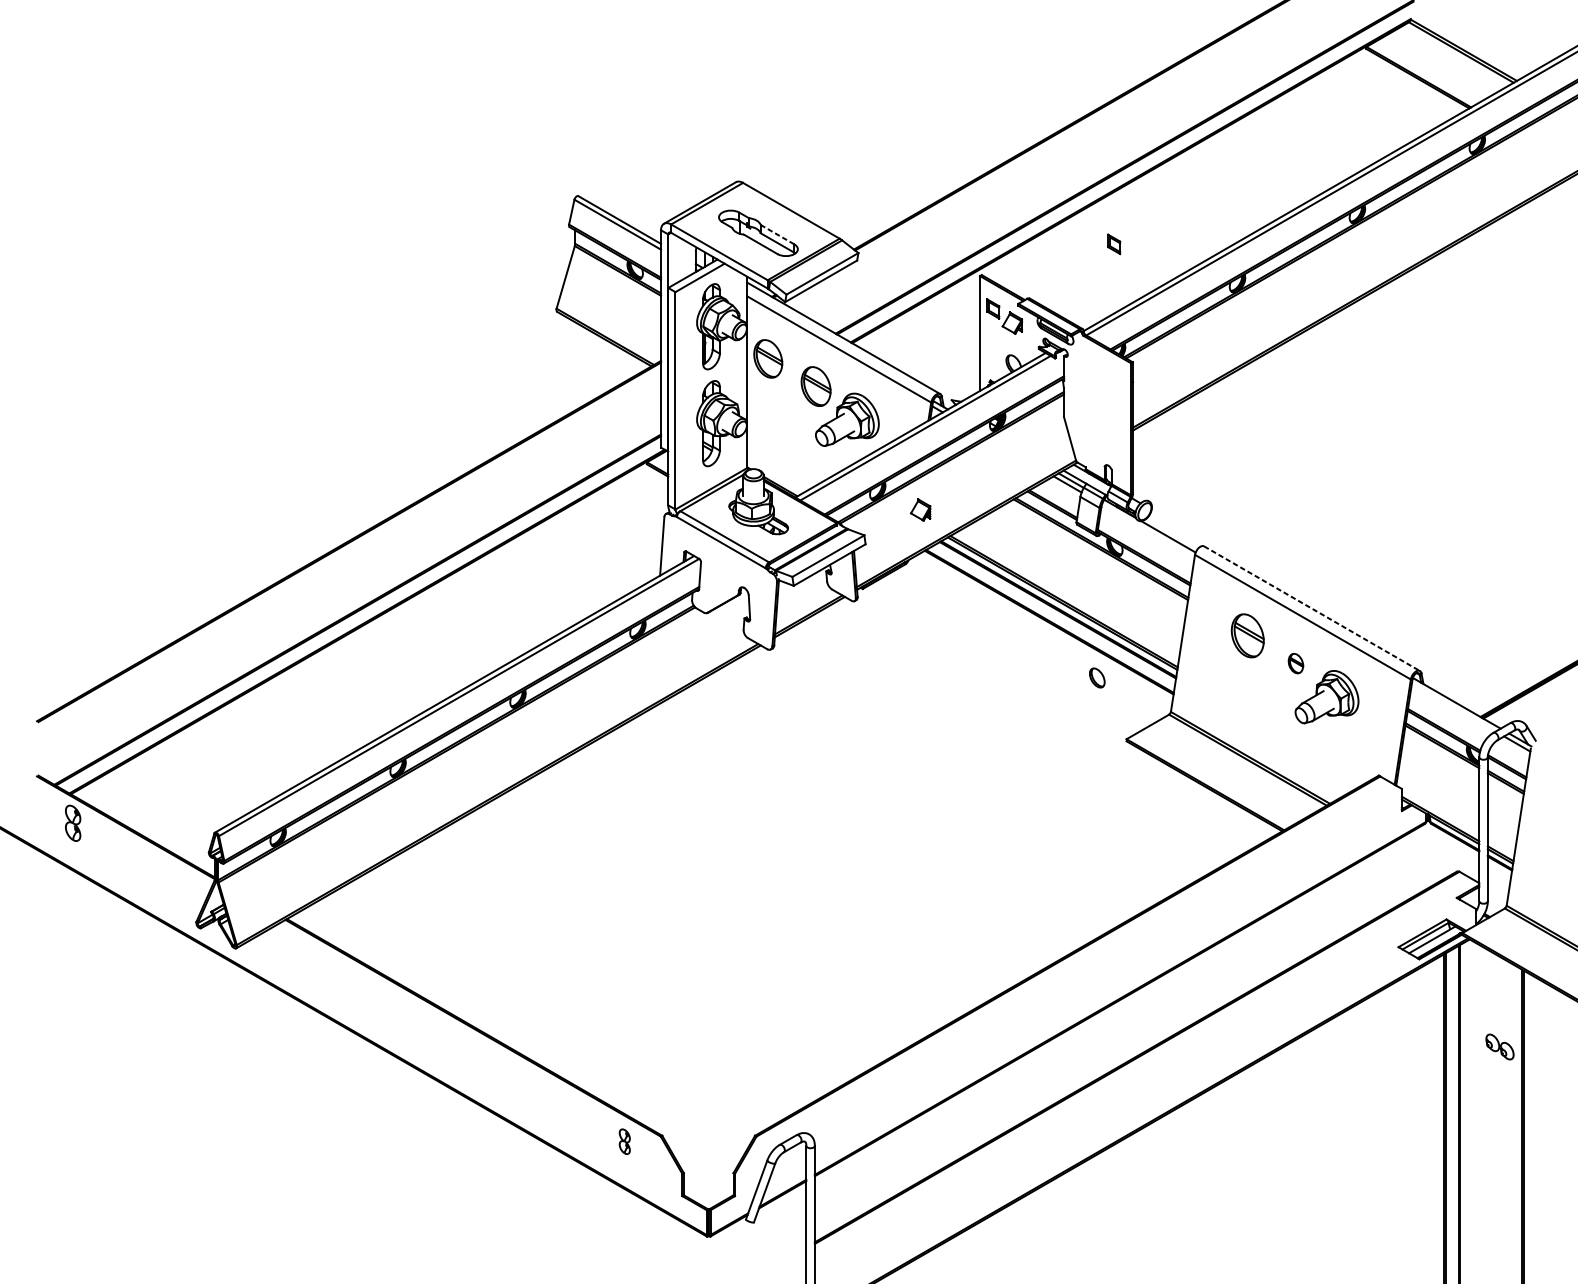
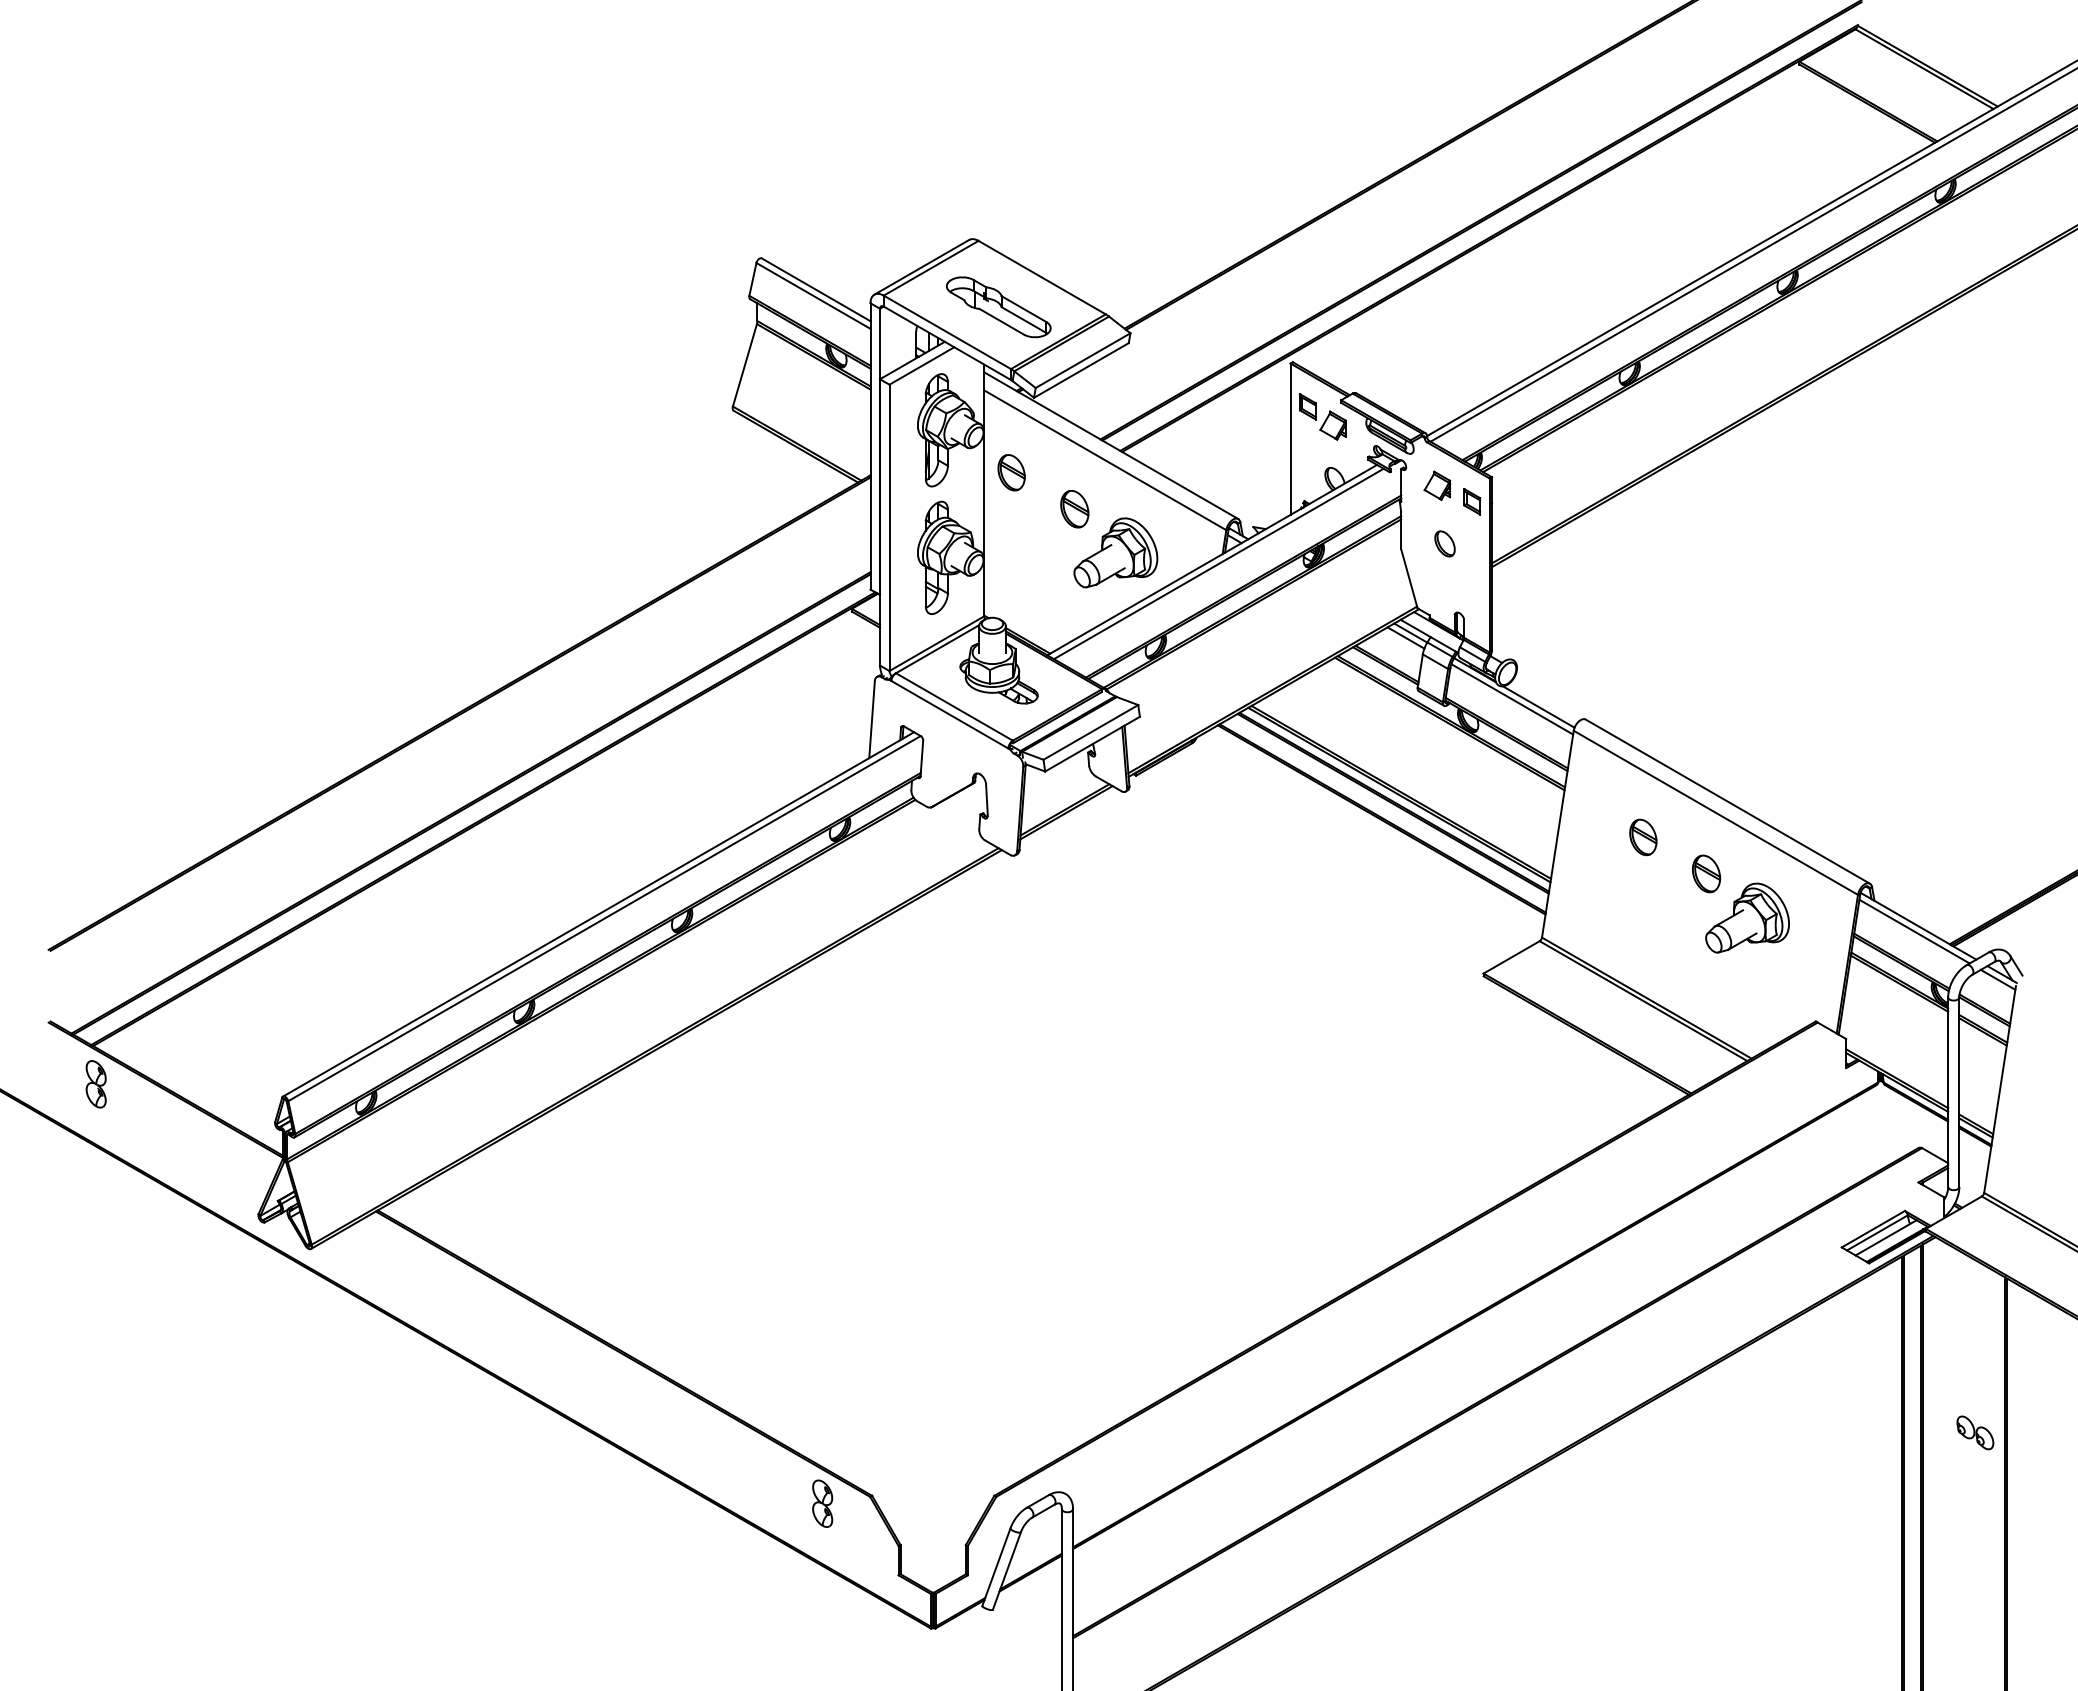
line: (777, 235) -> (1023, 309), dashed -> solid
part: (1114, 244) -> (1472, 501), moved
part: (768, 358) -> (1011, 472), size x0.71
part: (815, 386) -> (1074, 509), size x0.71
part: (920, 509) -> (1437, 485), moved
line: (1148, 531) -> (1512, 699), added
line: (1312, 608) -> (1728, 801), dashed -> solid
part: (1247, 635) -> (1643, 837), size x0.62
part: (1295, 663) -> (1706, 873), size x1.43
part: (1096, 677) -> (1444, 543), moved
line: (1453, 707) -> (1914, 931), added
part: (1500, 1046) -> (1975, 1432), moved
part: (624, 1141) -> (822, 1503), size x1.43

